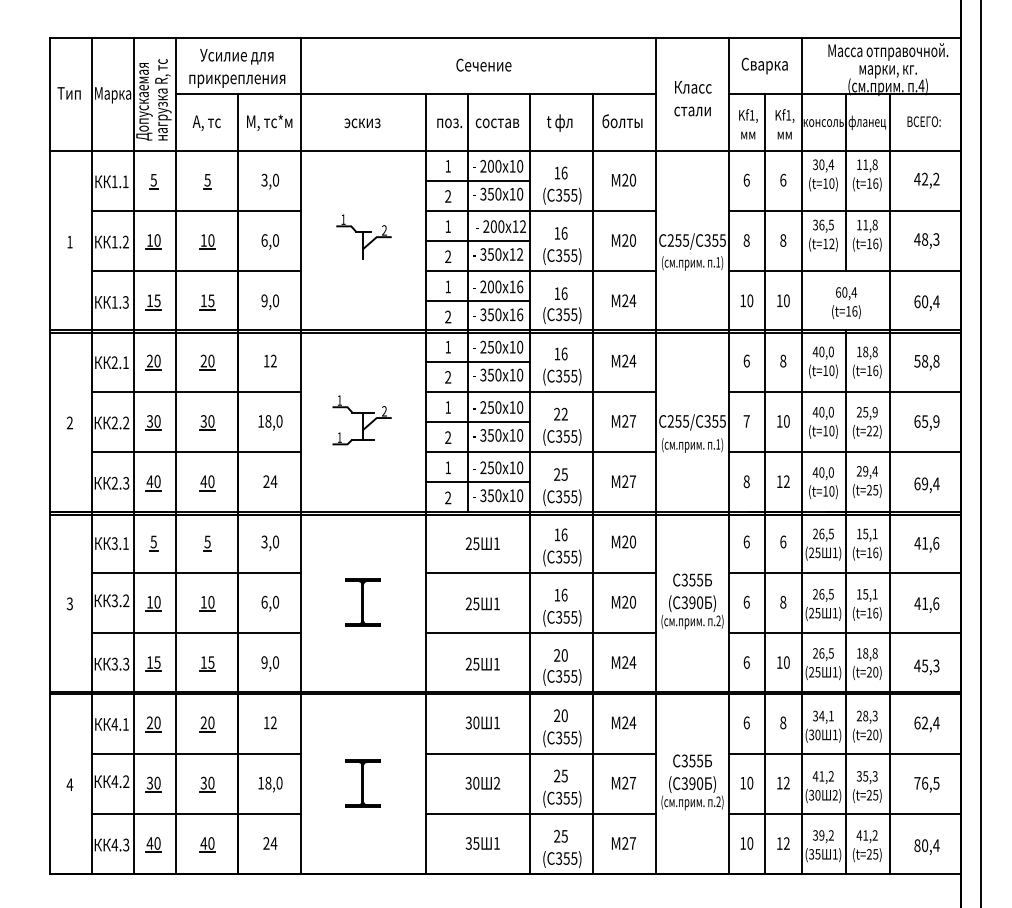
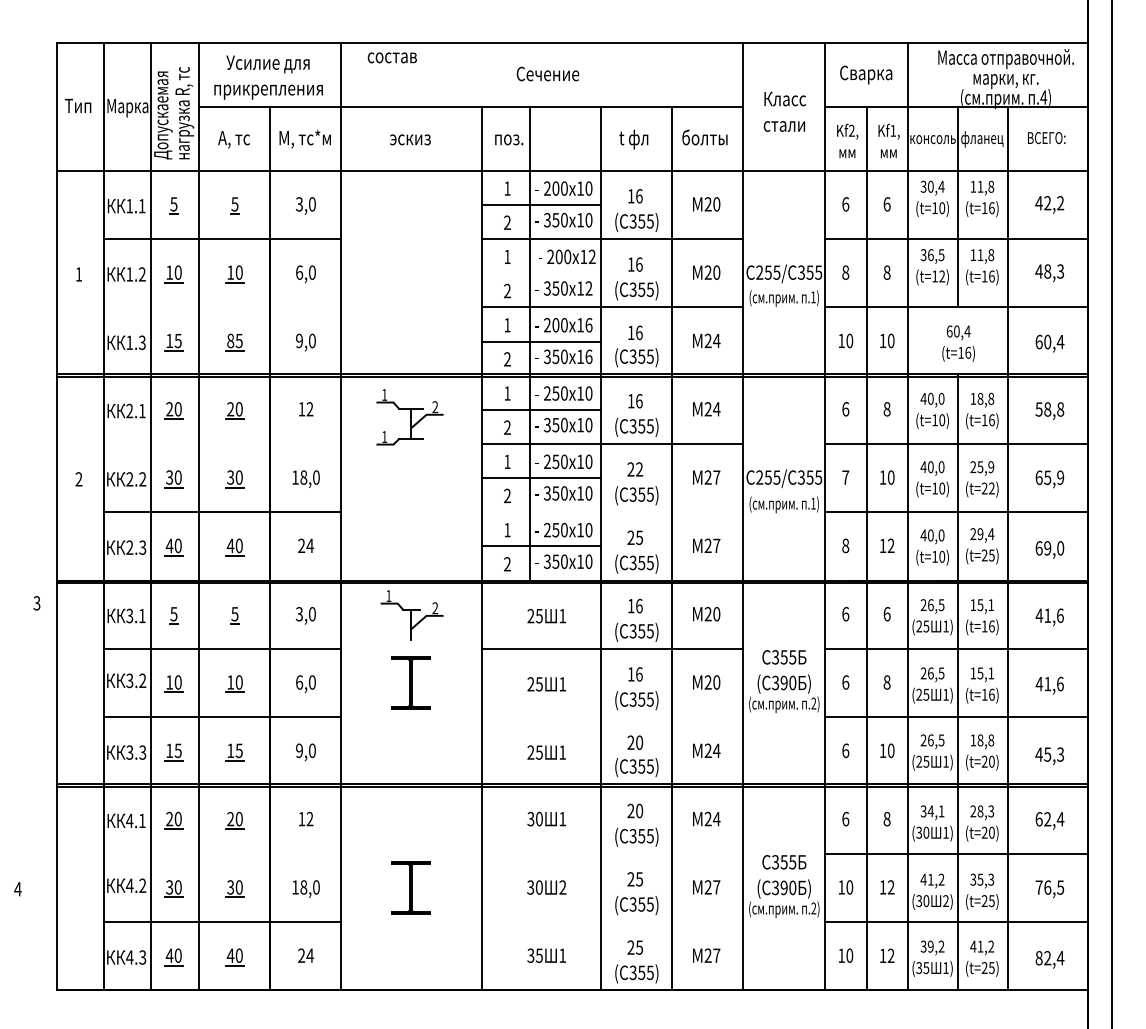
text: (751, 115) -> (851, 130), Kf1, -> Kf2,
text: (496, 122) -> (391, 57), moved
part: (363, 236) -> (411, 615), moved
line: (478, 241) -> (541, 273), removed
line: (196, 271) -> (222, 307), removed
text: (203, 300) -> (230, 340), 15 -> 85
line: (196, 391) -> (222, 443), removed
part: (361, 420) -> (409, 417), moved
line: (540, 452) -> (612, 512), removed
text: (936, 484) -> (1060, 548), 69,4 -> 69,0
text: (69, 604) -> (36, 603), moved
line: (540, 633) -> (612, 717), removed
line: (196, 753) -> (222, 853), removed
line: (540, 753) -> (612, 853), removed
text: (69, 785) -> (17, 889), moved
line: (540, 814) -> (612, 922), removed
text: (924, 845) -> (1047, 958), 80,4 -> 82,4

